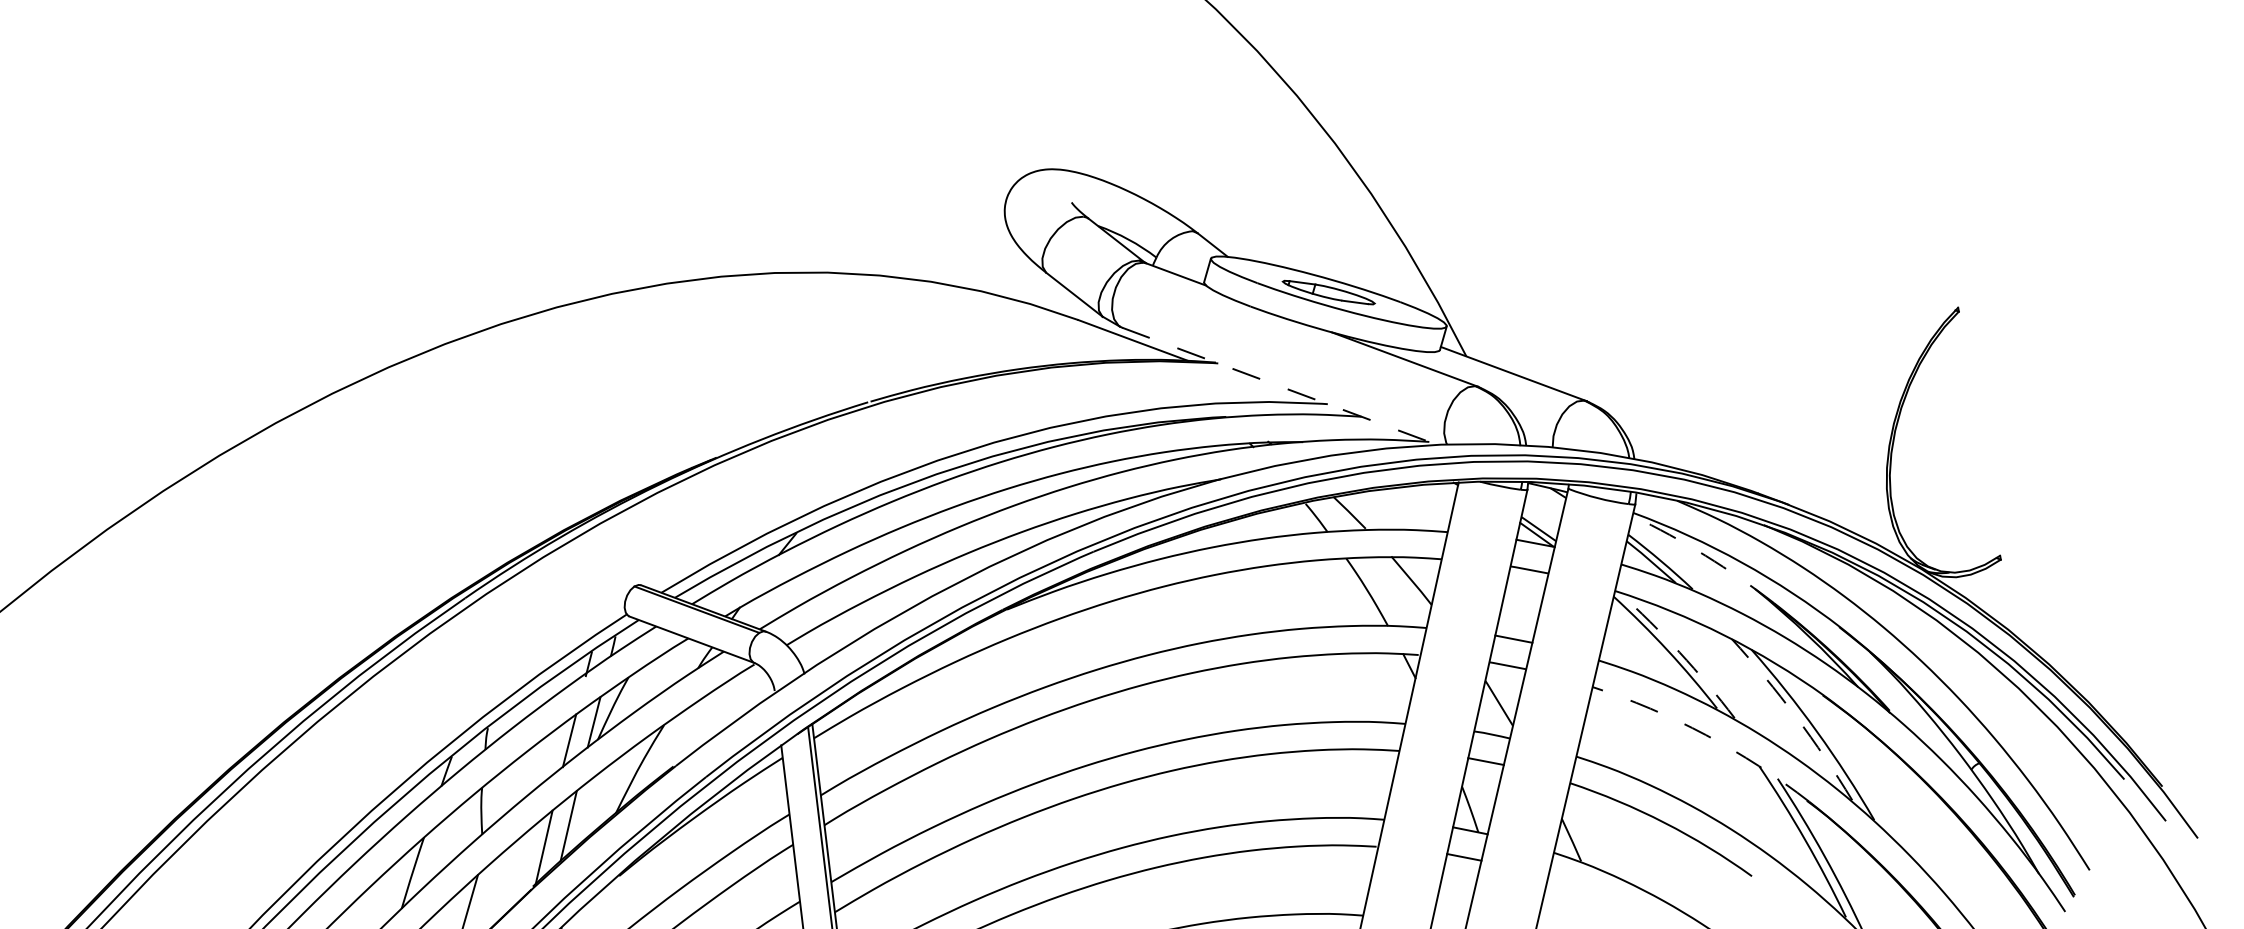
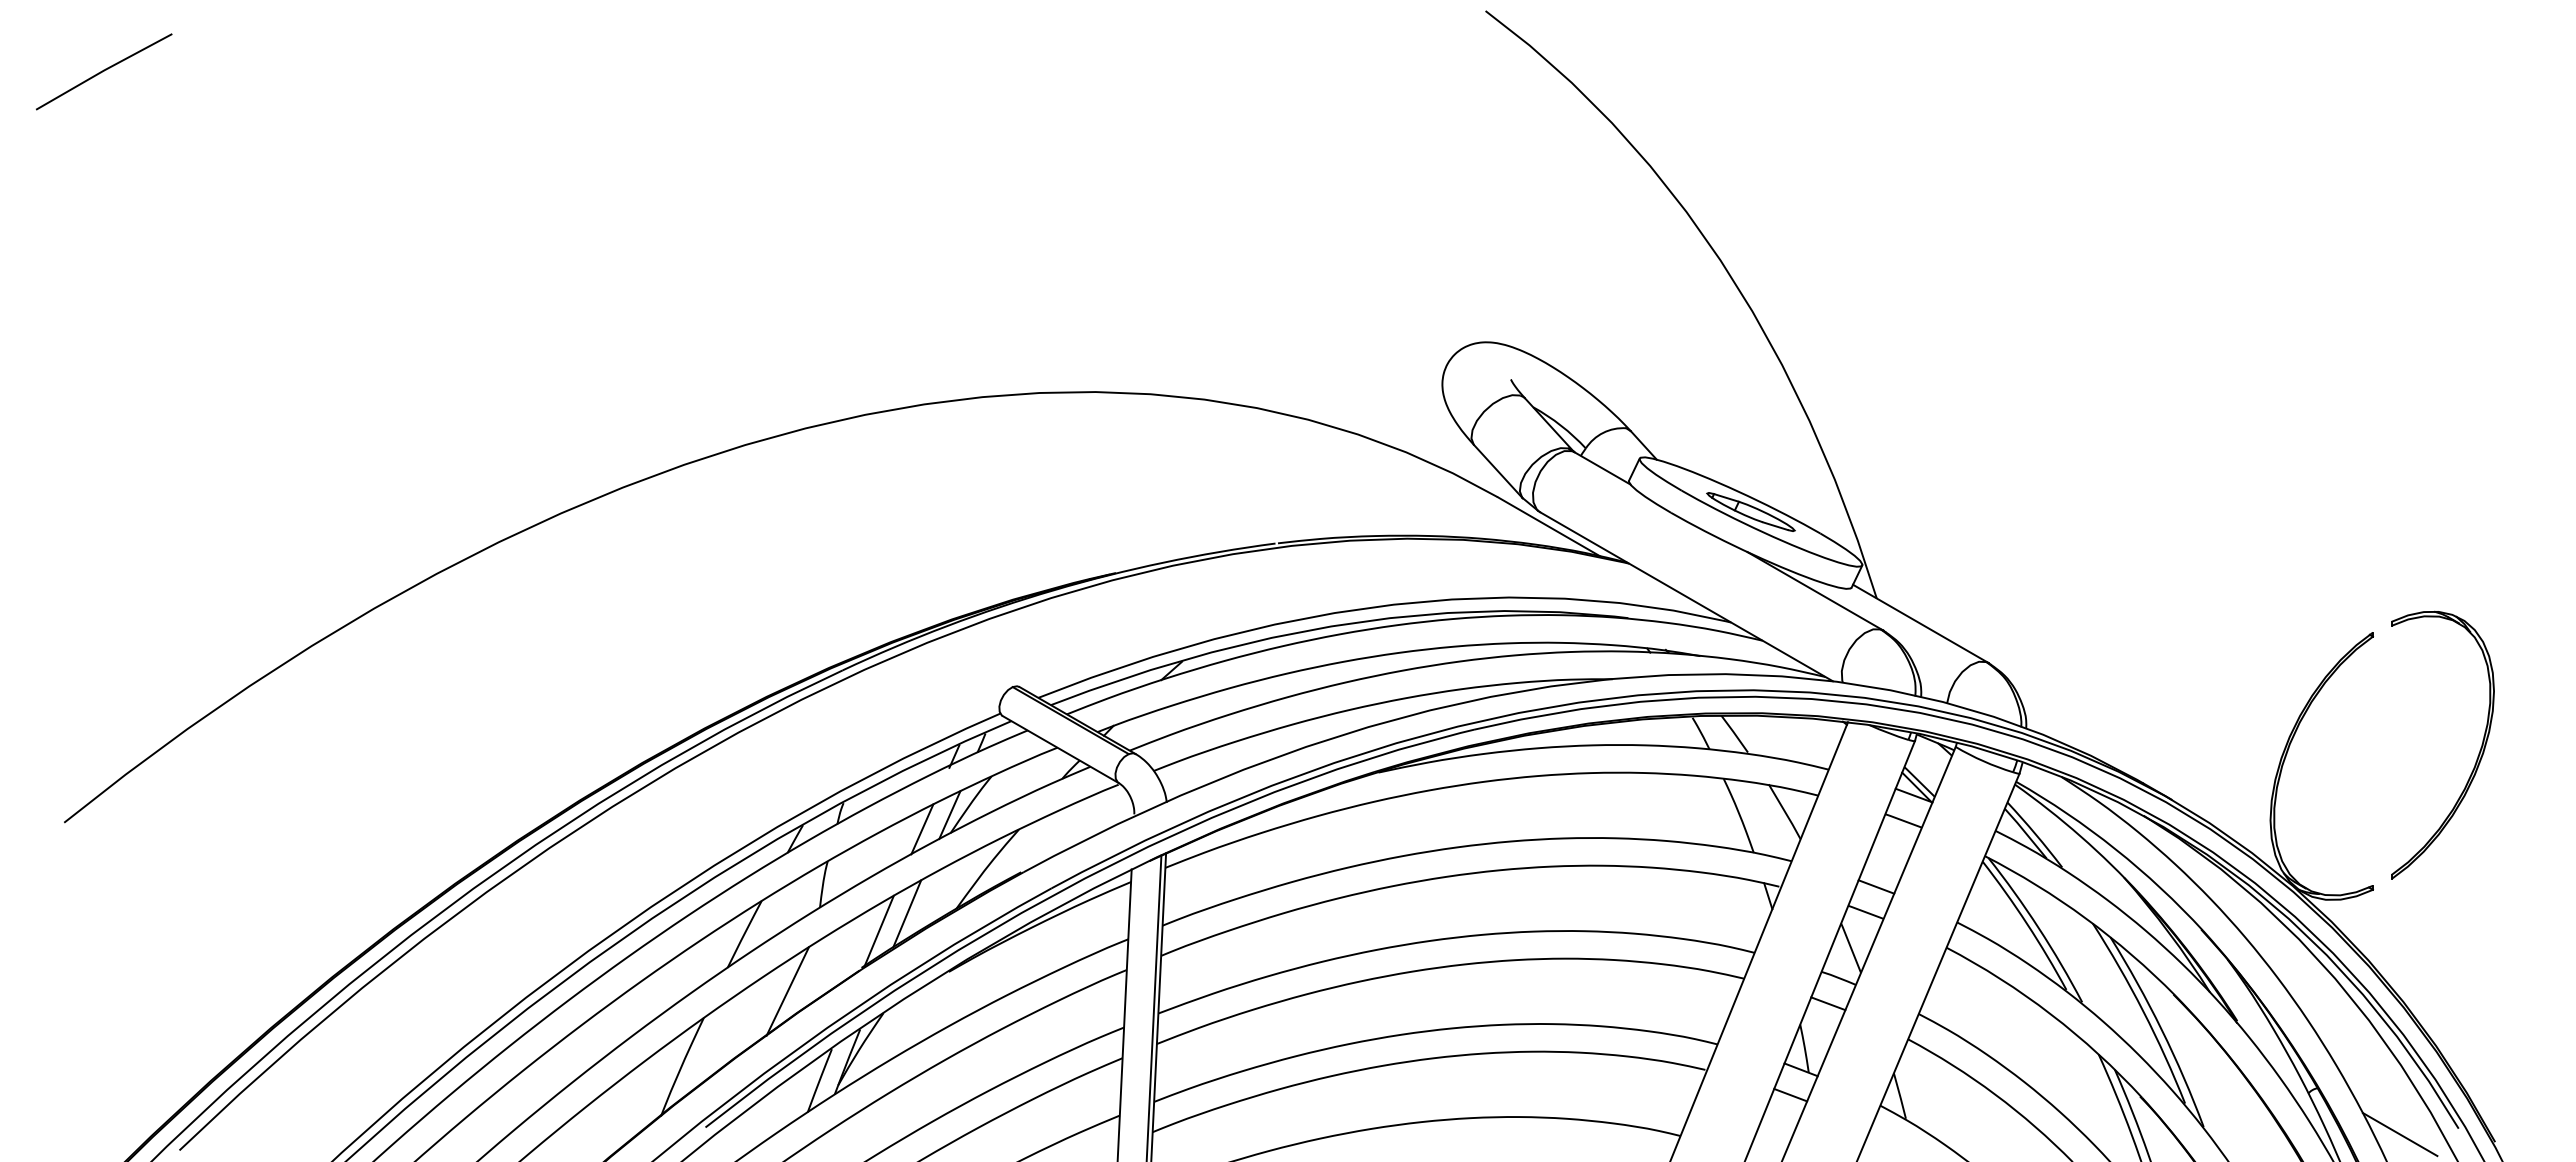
line: (1279, 386) -> (1686, 596), dashed -> solid
part: (2081, 411) -> (2477, 756), added
arc: (1705, 555) -> (2080, 836), dashed -> solid
arc: (1679, 653) -> (2038, 928), dashed -> solid
arc: (1796, 716) -> (2143, 1011), dashed -> solid
arc: (1705, 735) -> (2050, 1014), dashed -> solid
line: (2067, 795) -> (2399, 1134), added

